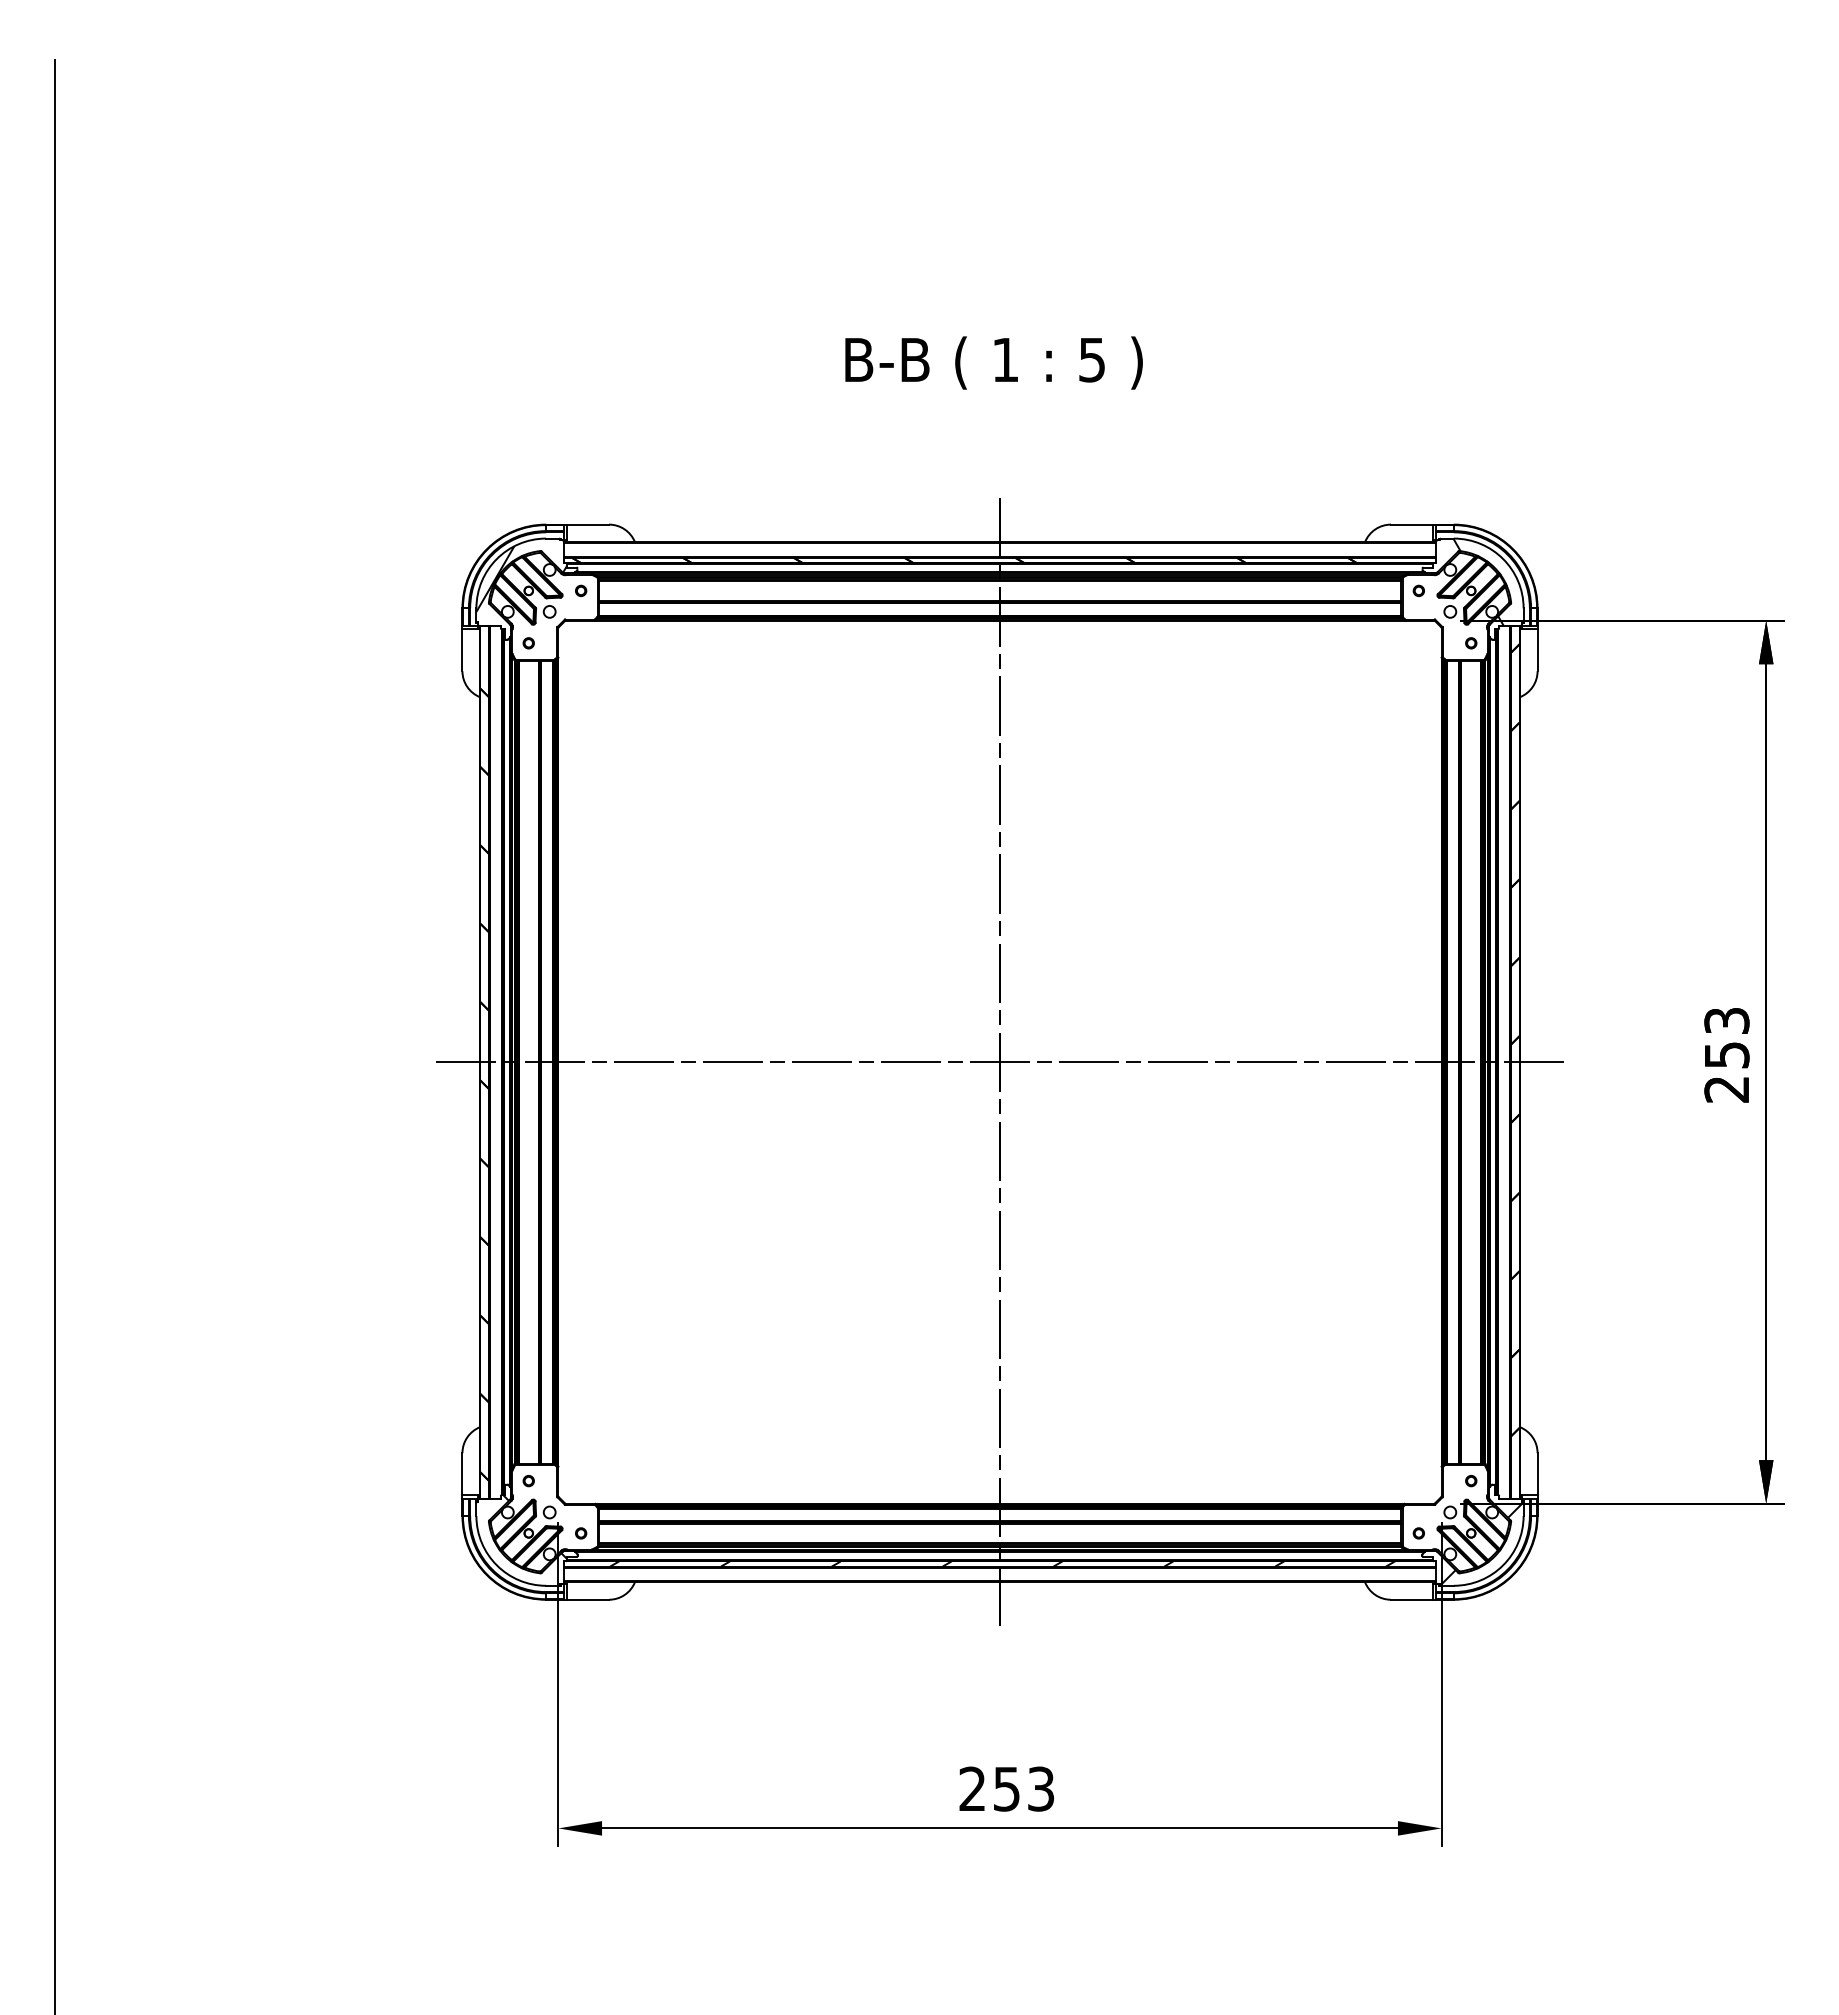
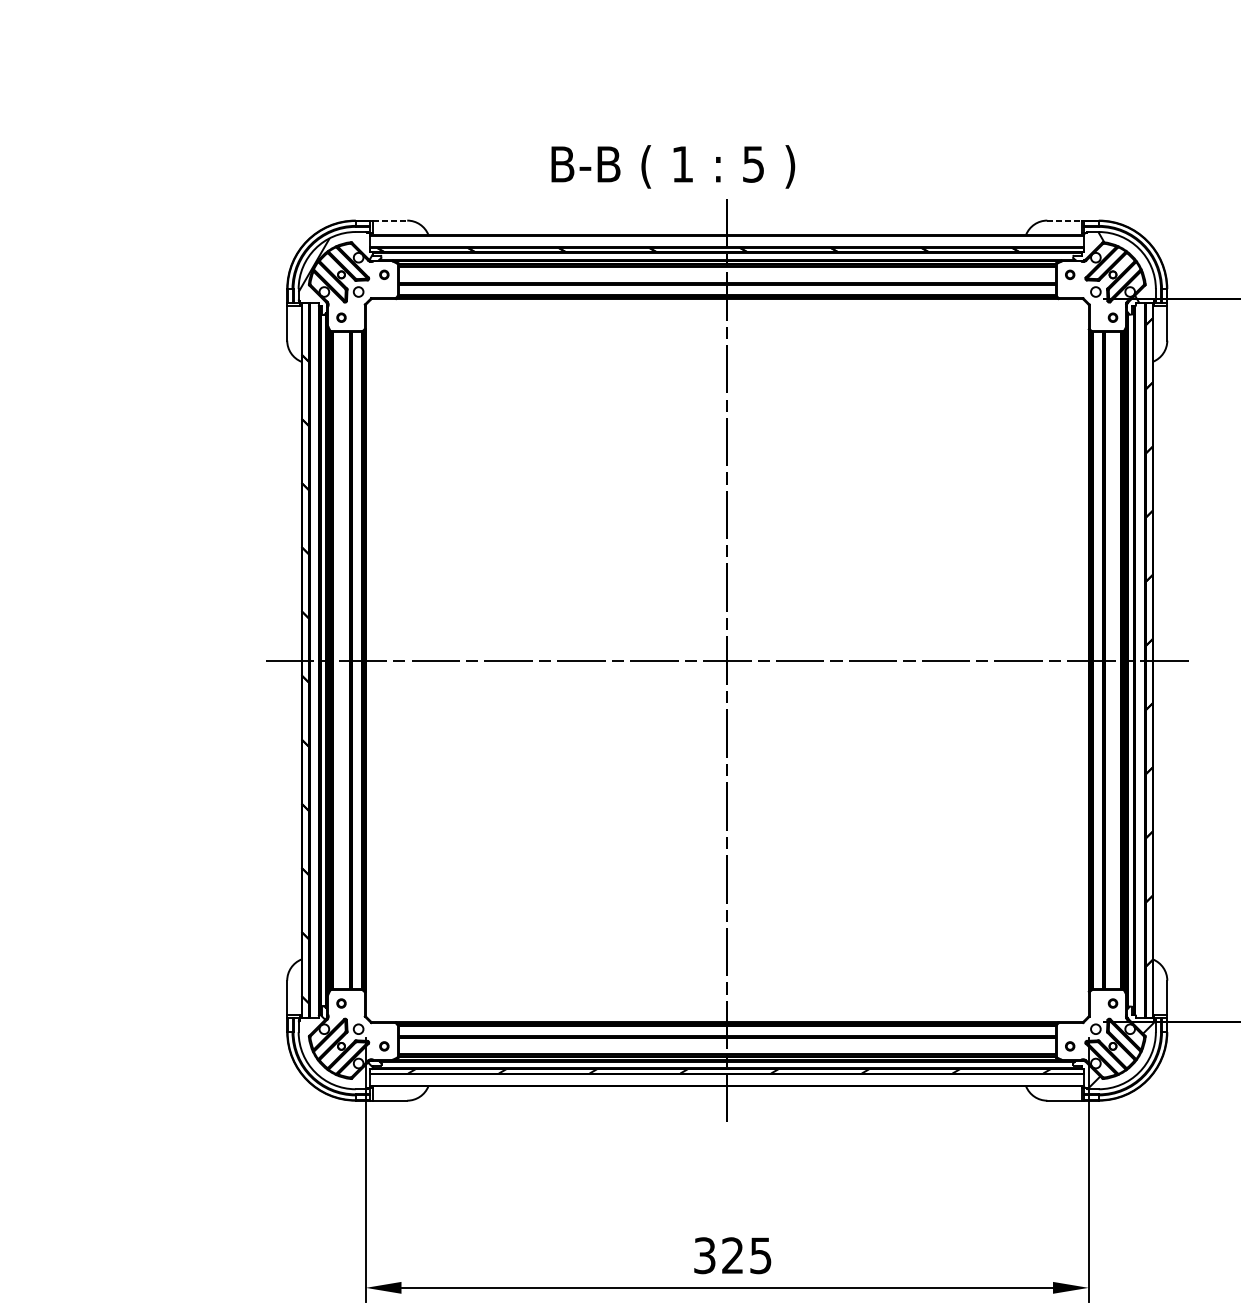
text: (993, 362) -> (672, 166), moved
line: (588, 524) -> (390, 220), solid -> dashed
line: (1411, 524) -> (1064, 220), solid -> dashed
text: (1006, 1788) -> (732, 1255), 253 -> 325

